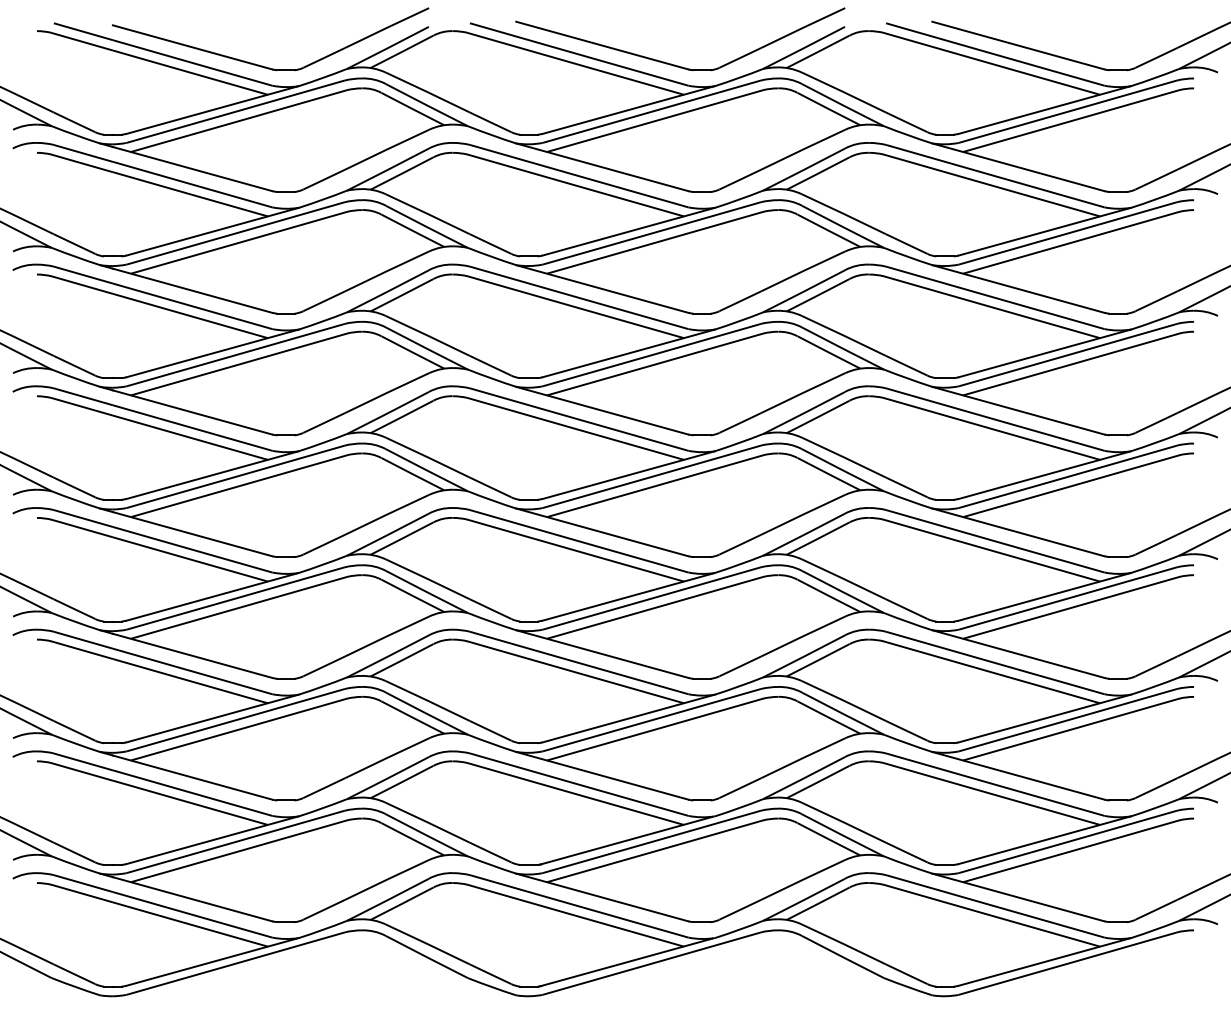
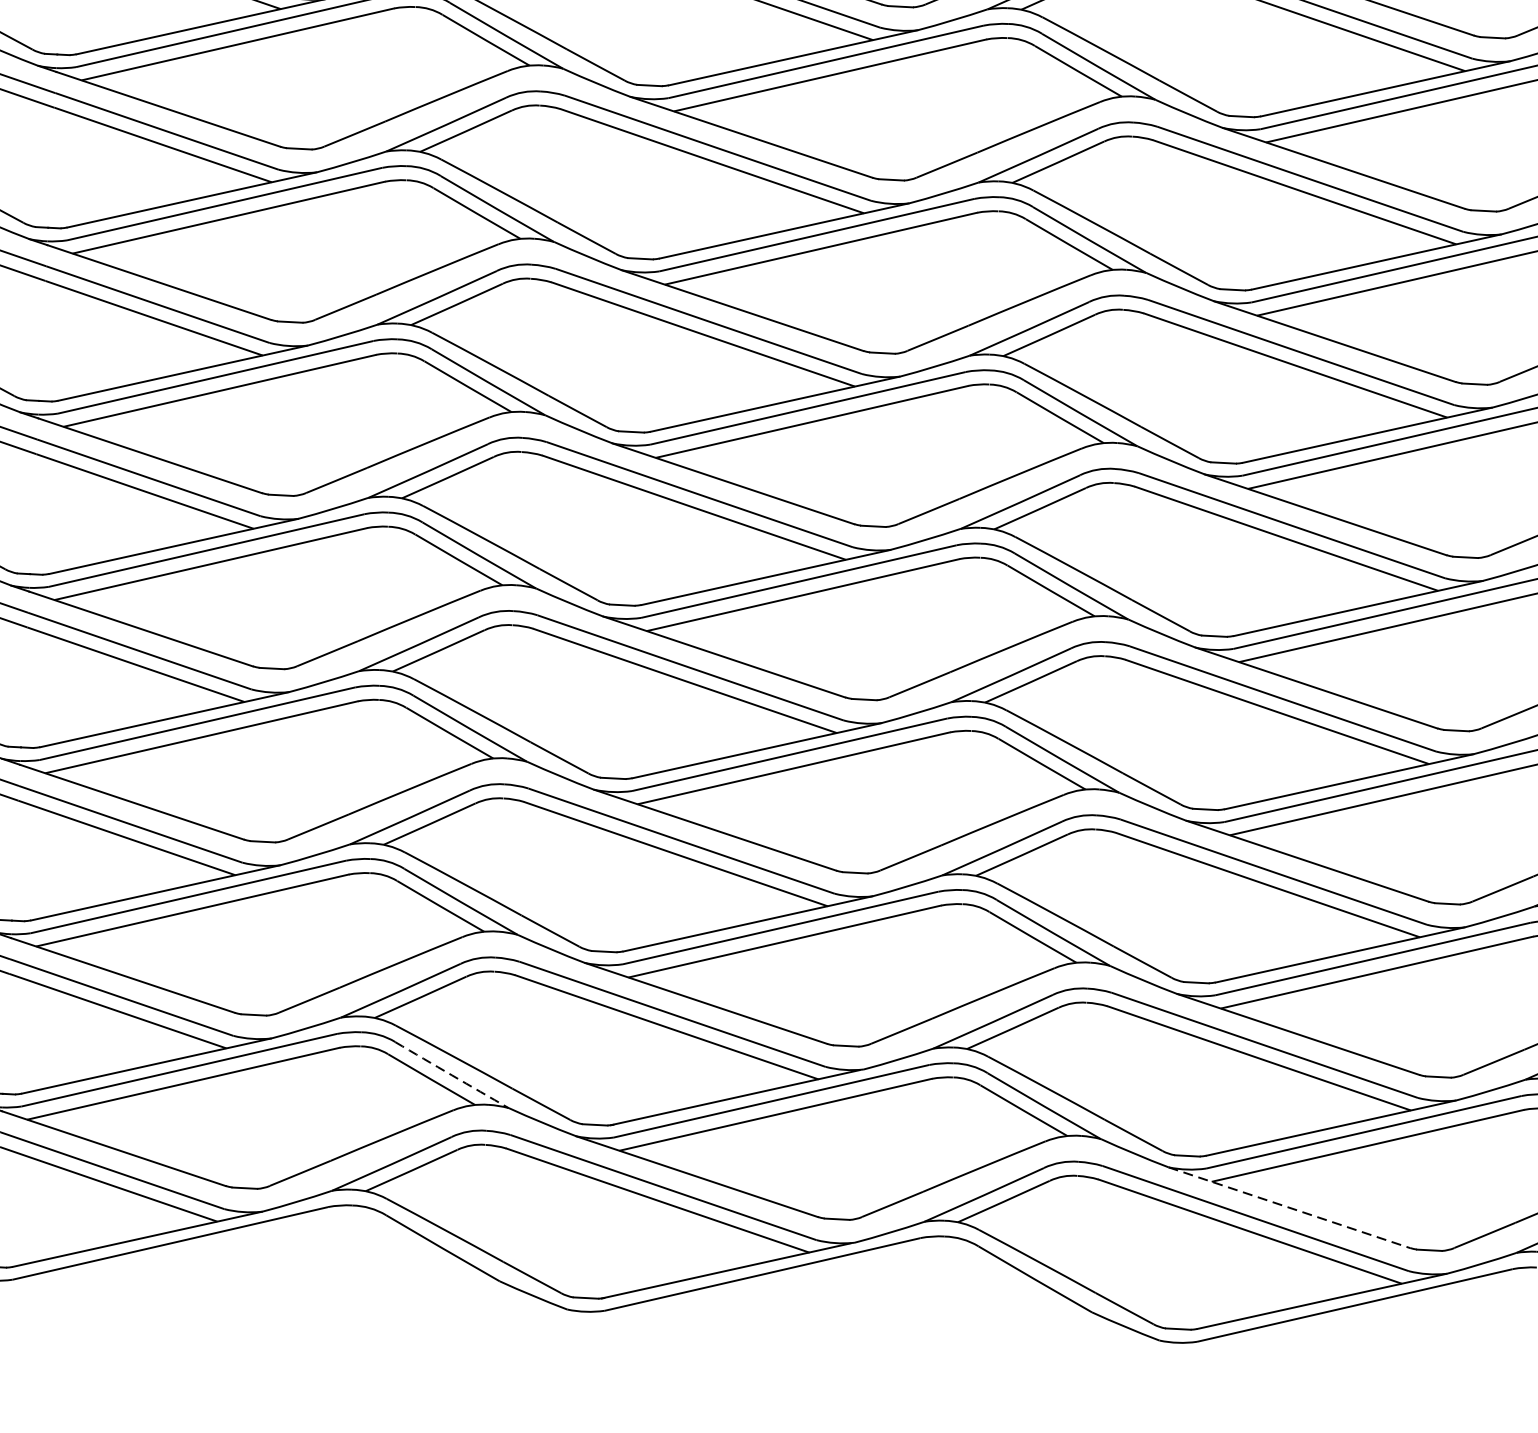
arc: (426, 835) -> (451, 1075), solid -> dashed
line: (1018, 897) -> (1289, 1207), solid -> dashed

